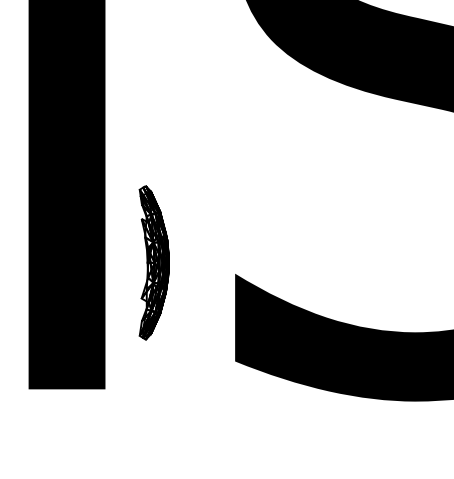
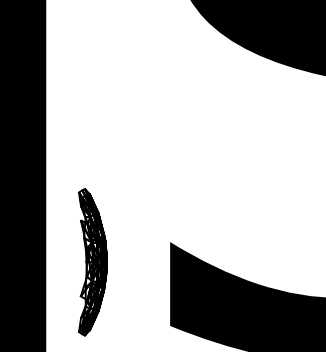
part: (153, 262) -> (92, 261), moved

